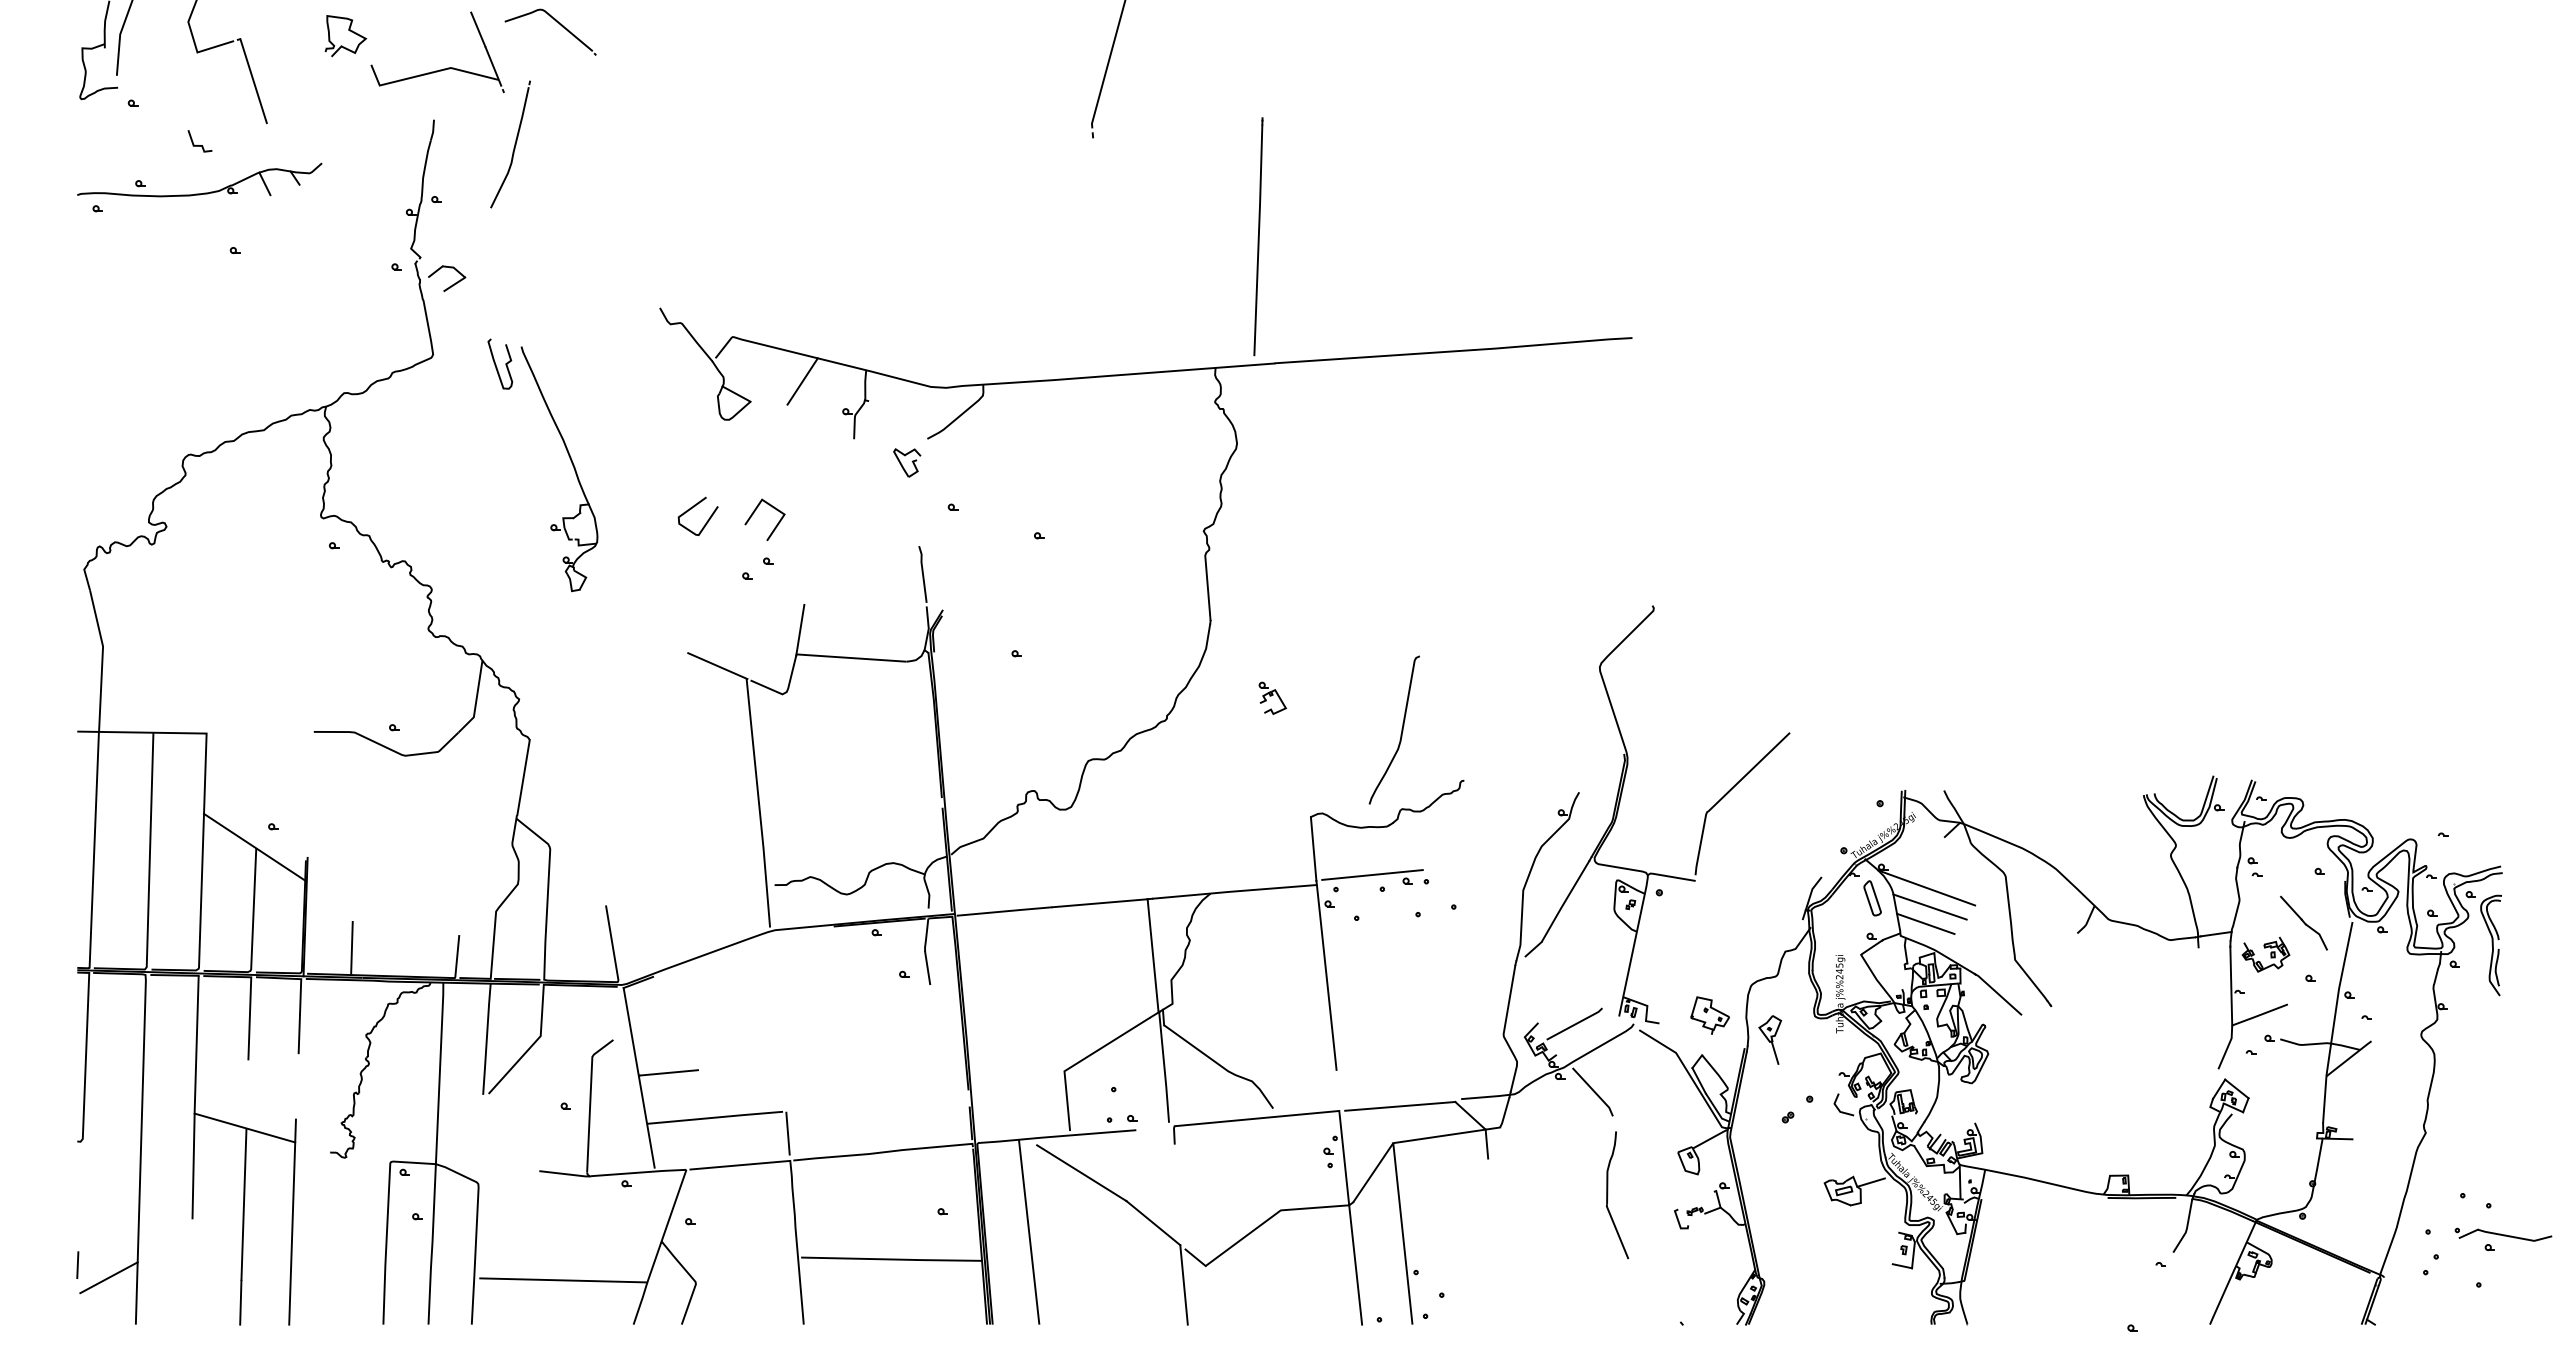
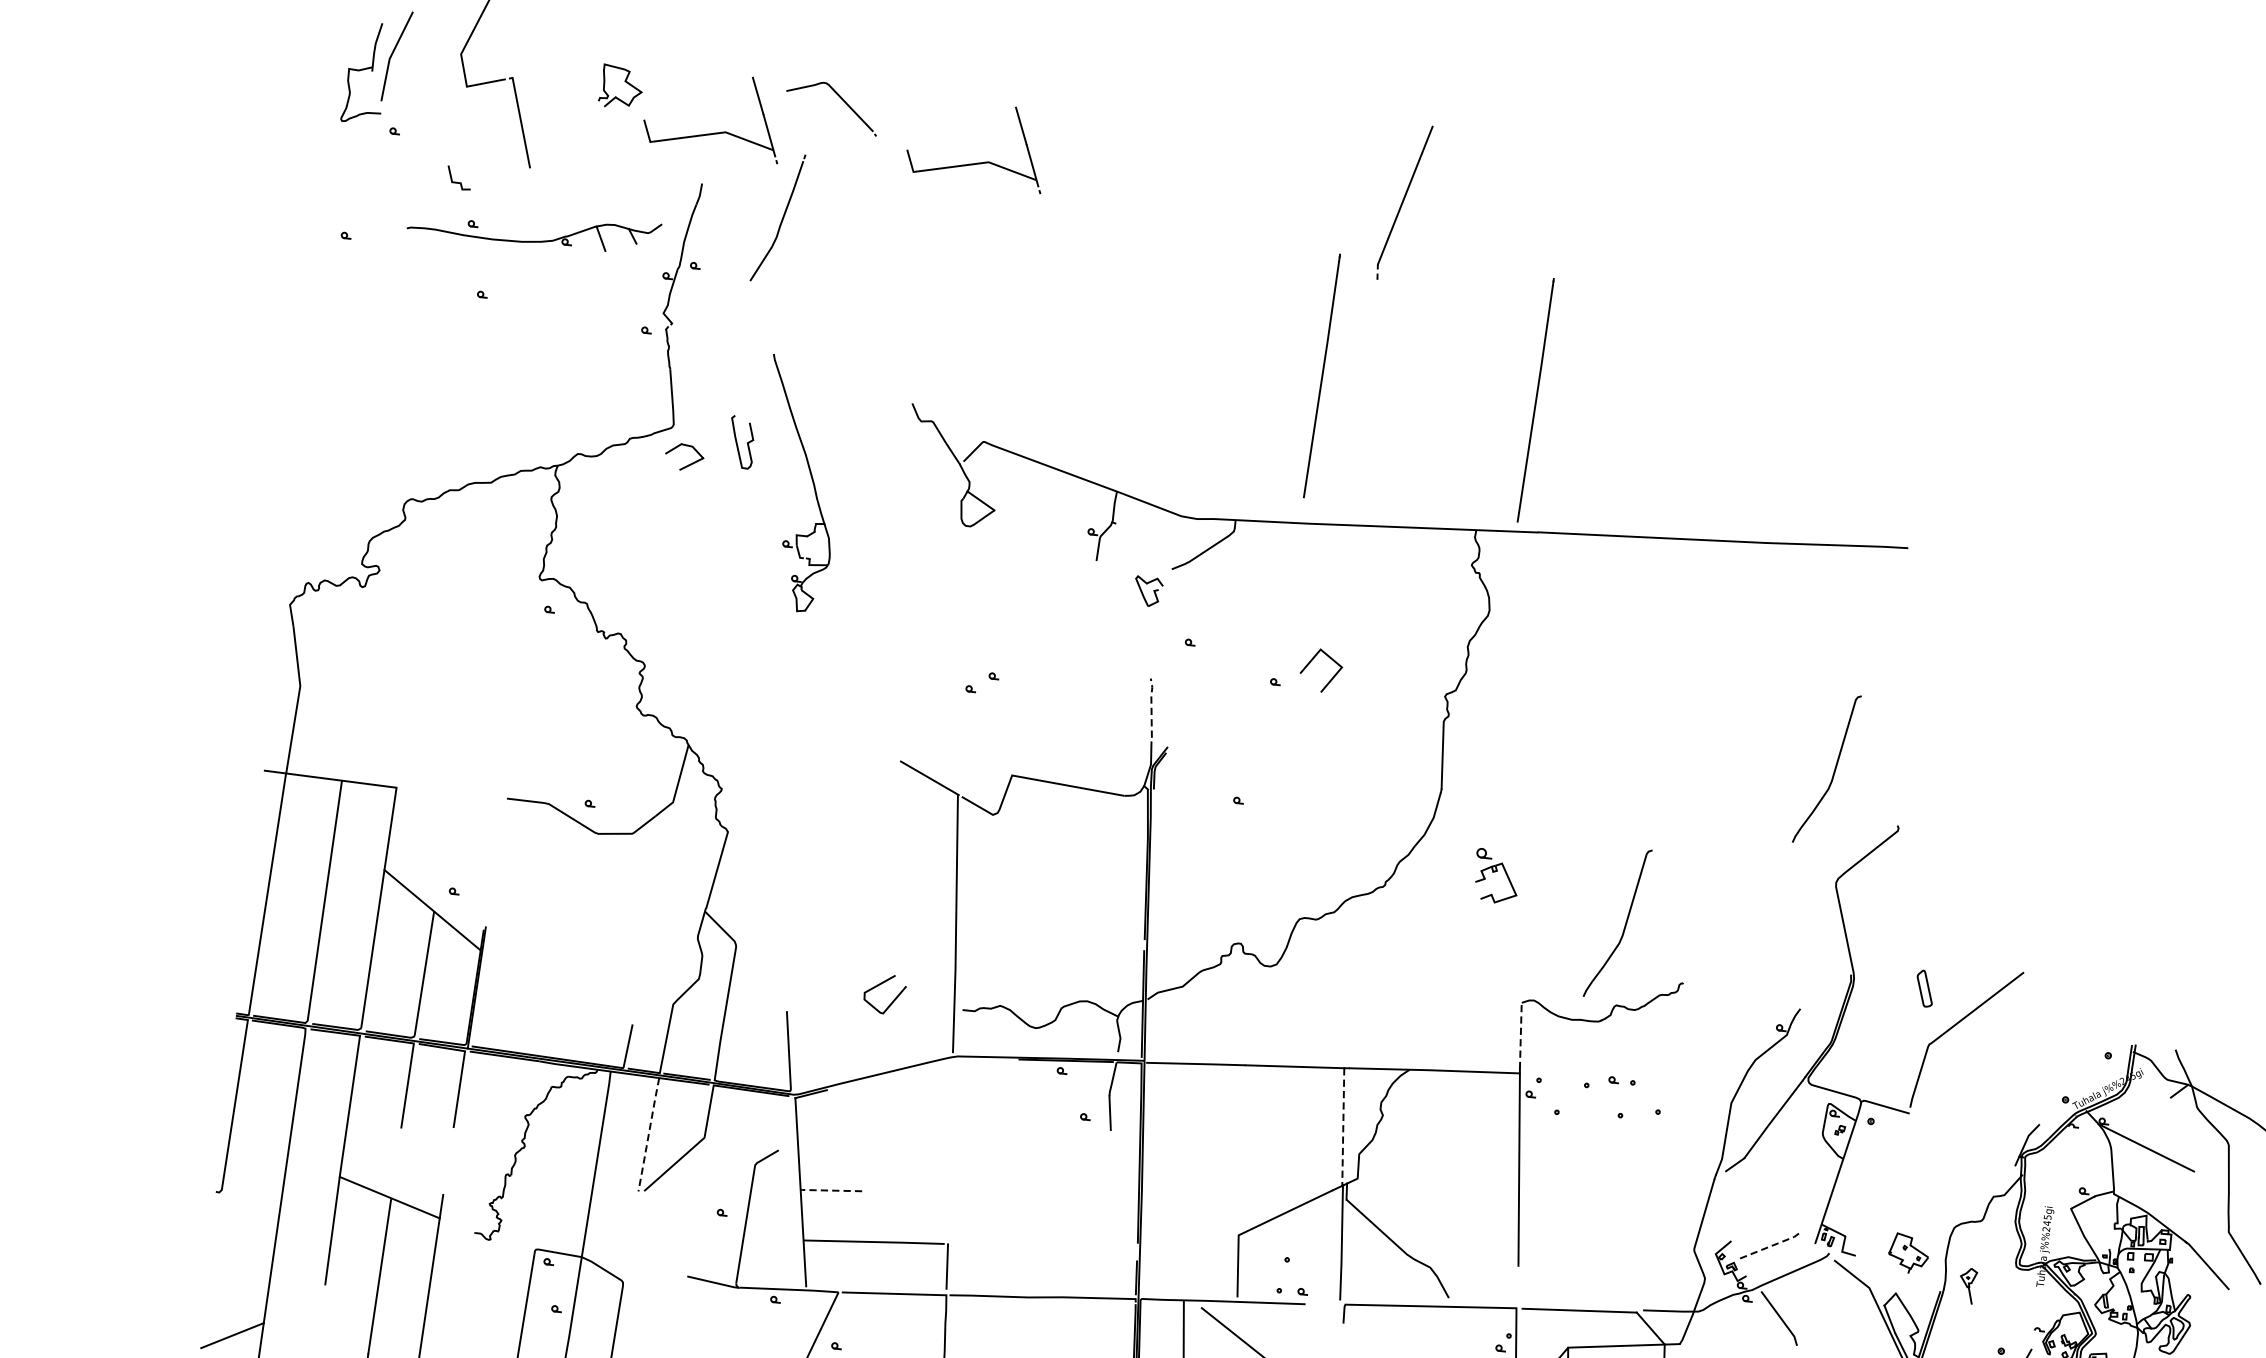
part: (699, 68) -> (981, 161), added
part: (204, 192) -> (537, 240), moved
line: (1050, 236) -> (1322, 375), added
part: (450, 285) -> (687, 464), moved
line: (802, 381) -> (1050, 495), removed
part: (571, 463) -> (811, 479), moved
curve: (691, 509) -> (878, 986), moved
line: (755, 511) -> (1312, 660), moved
curve: (1585, 558) -> (1834, 769), added
line: (922, 573) -> (1151, 707), solid -> dashed
line: (800, 629) -> (1019, 750), removed
part: (1272, 697) -> (1496, 875), size x1.6
line: (1313, 848) -> (1520, 1035), solid -> dashed
line: (1372, 874) -> (1578, 1069), removed
part: (1872, 898) -> (1924, 988), moved
line: (1929, 906) -> (2147, 1167), removed
line: (1925, 923) -> (2140, 1184), removed
line: (351, 948) -> (520, 1025), removed
line: (1153, 955) -> (1343, 1126), solid -> dashed
line: (1575, 1024) -> (1769, 1247), solid -> dashed
line: (486, 1039) -> (648, 1134), solid -> dashed
part: (1770, 1039) -> (1968, 1285), size x0.7
line: (669, 1072) -> (832, 1190), solid -> dashed
line: (77, 1265) -> (201, 1319), removed

